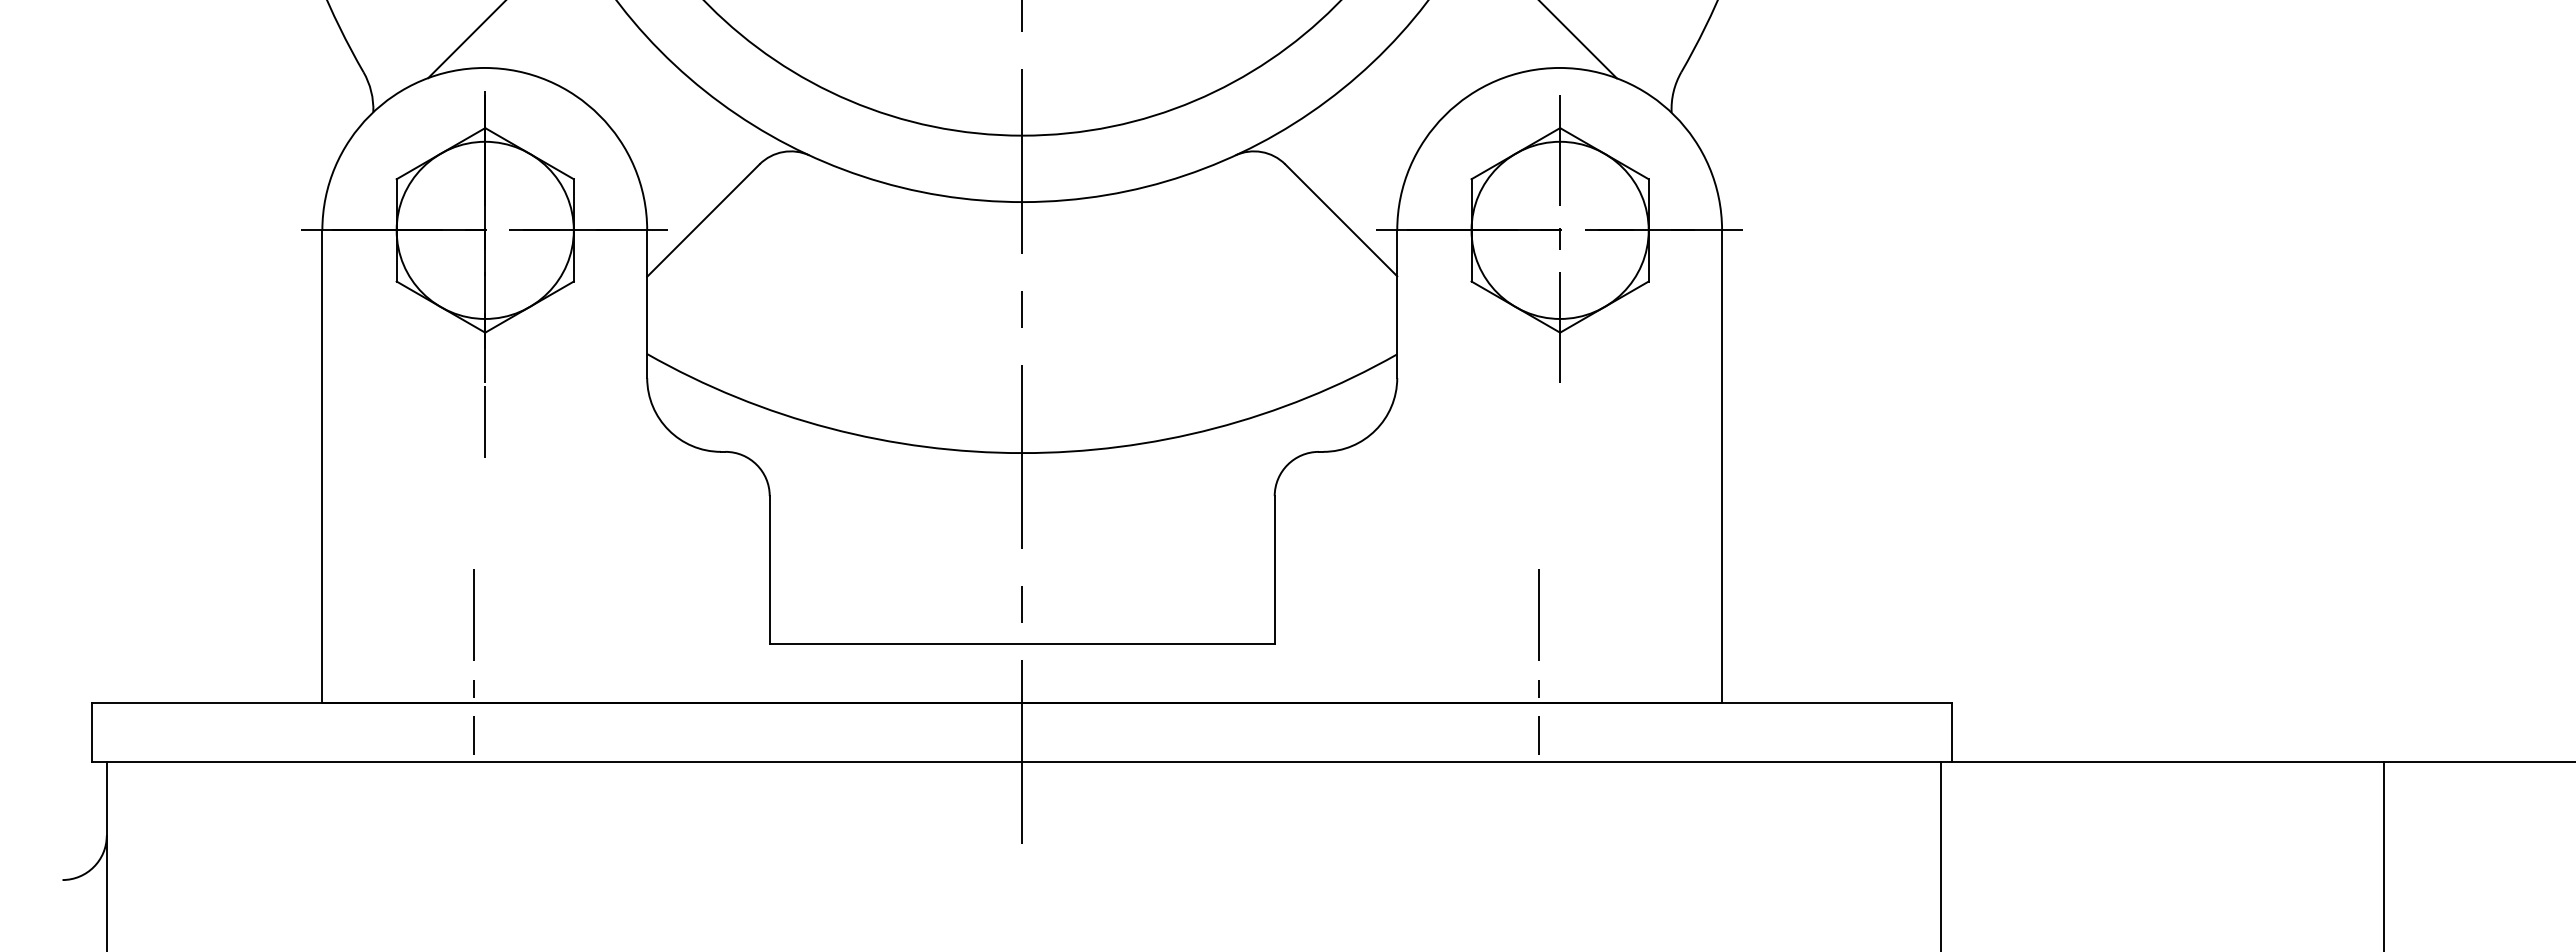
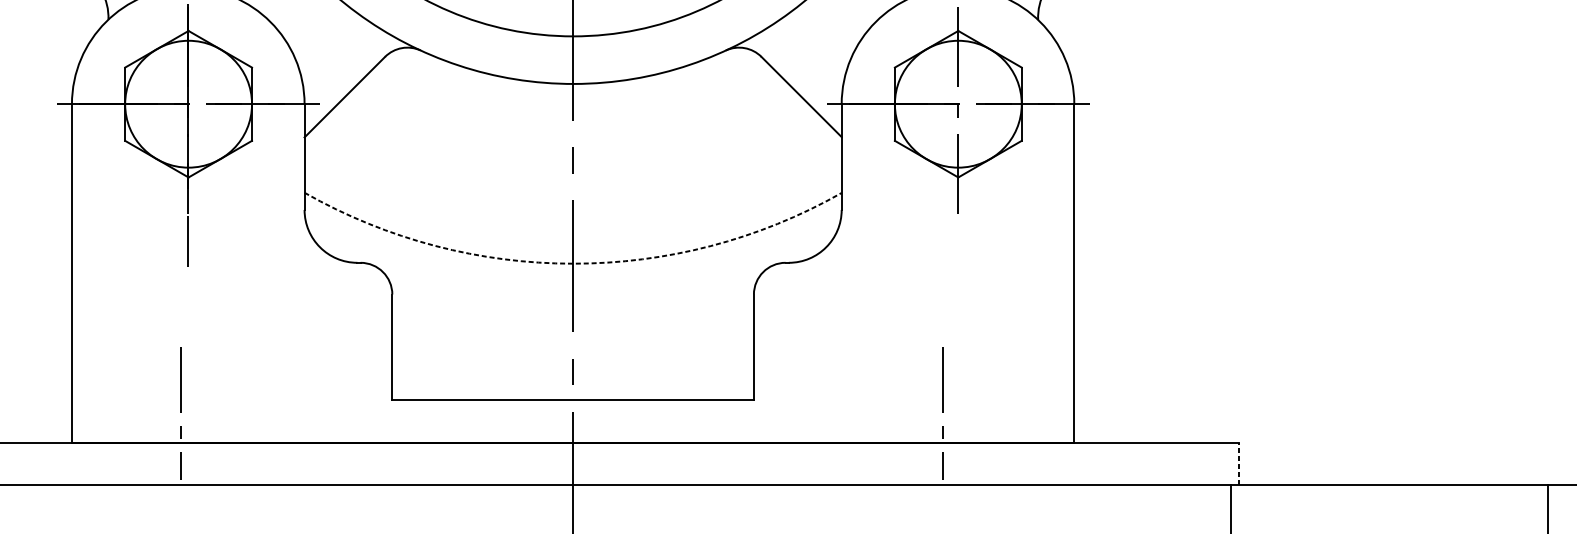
arc: (1022, 453) -> (573, 263), solid -> dashed
line: (1952, 732) -> (1239, 463), solid -> dashed

